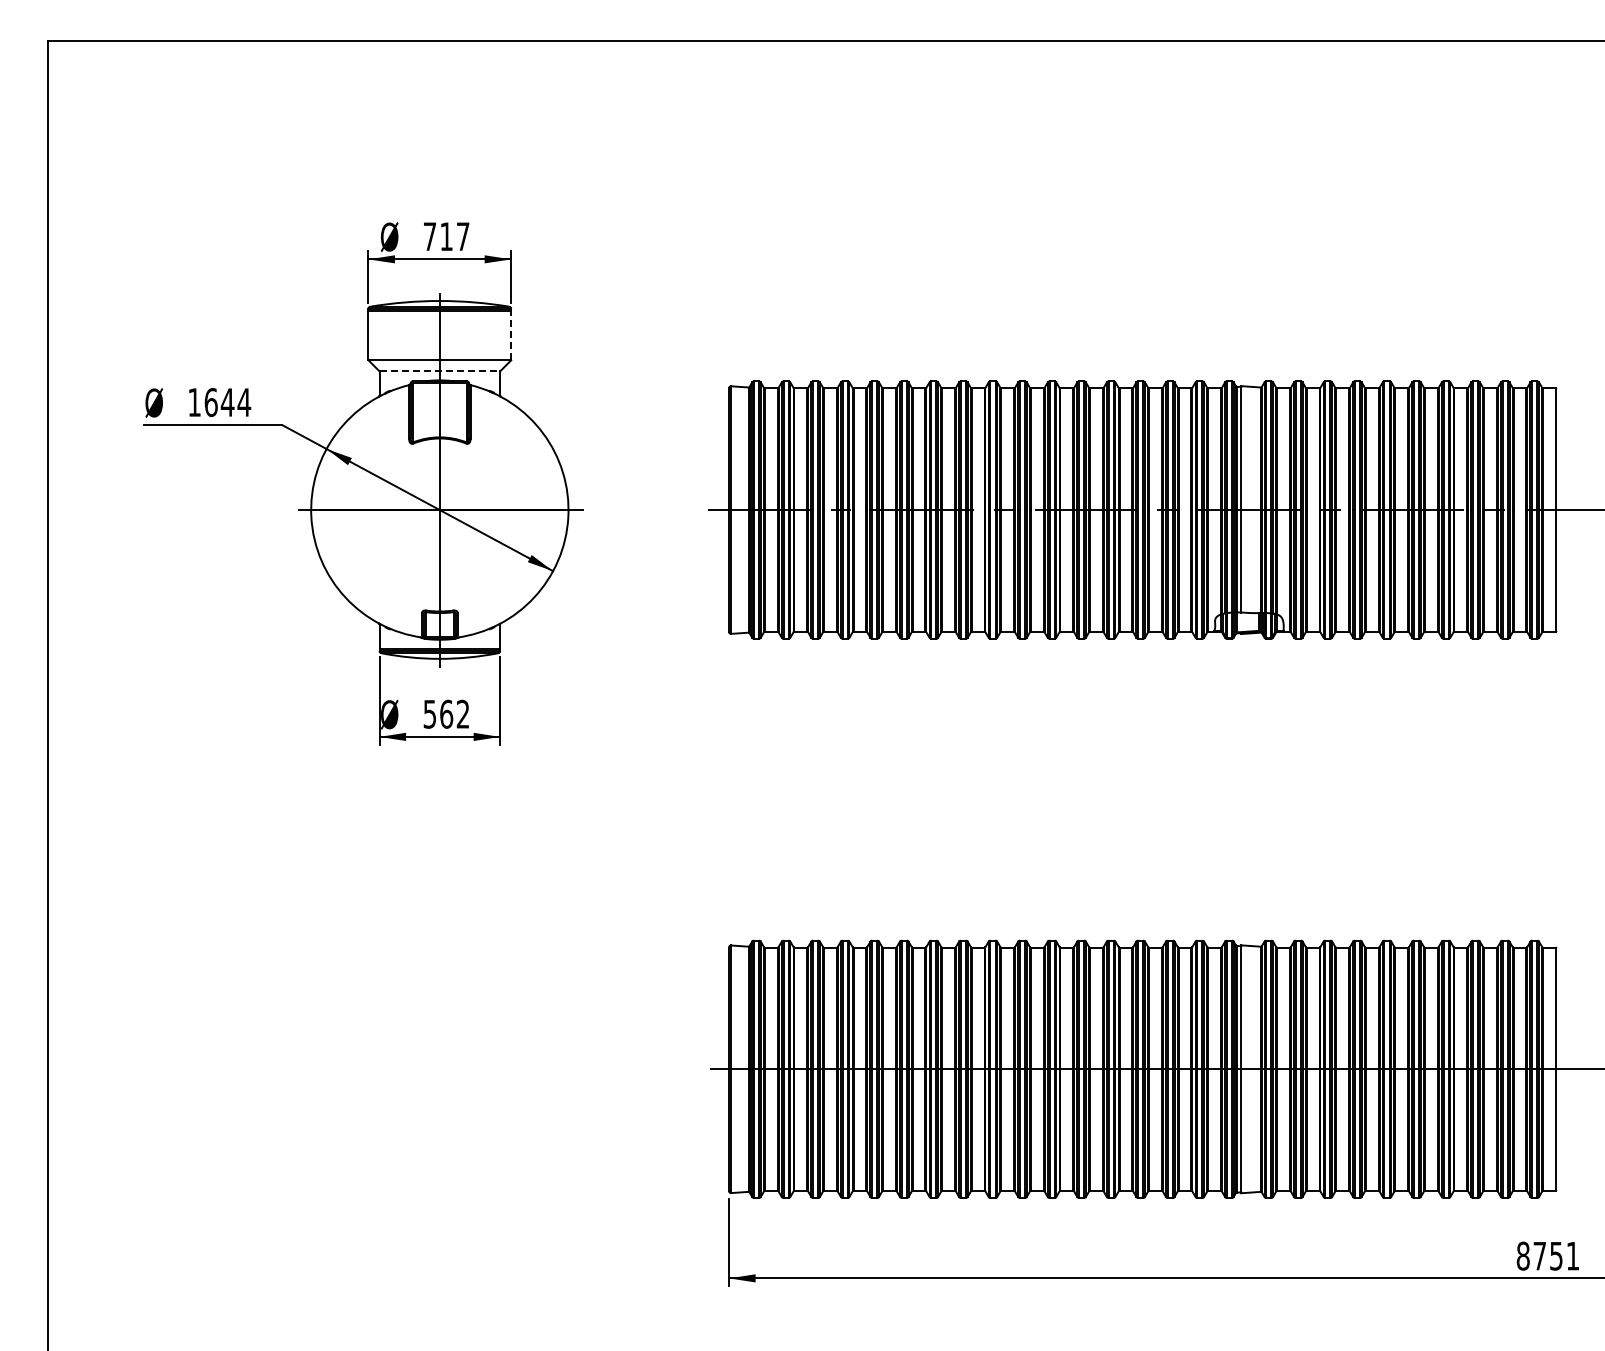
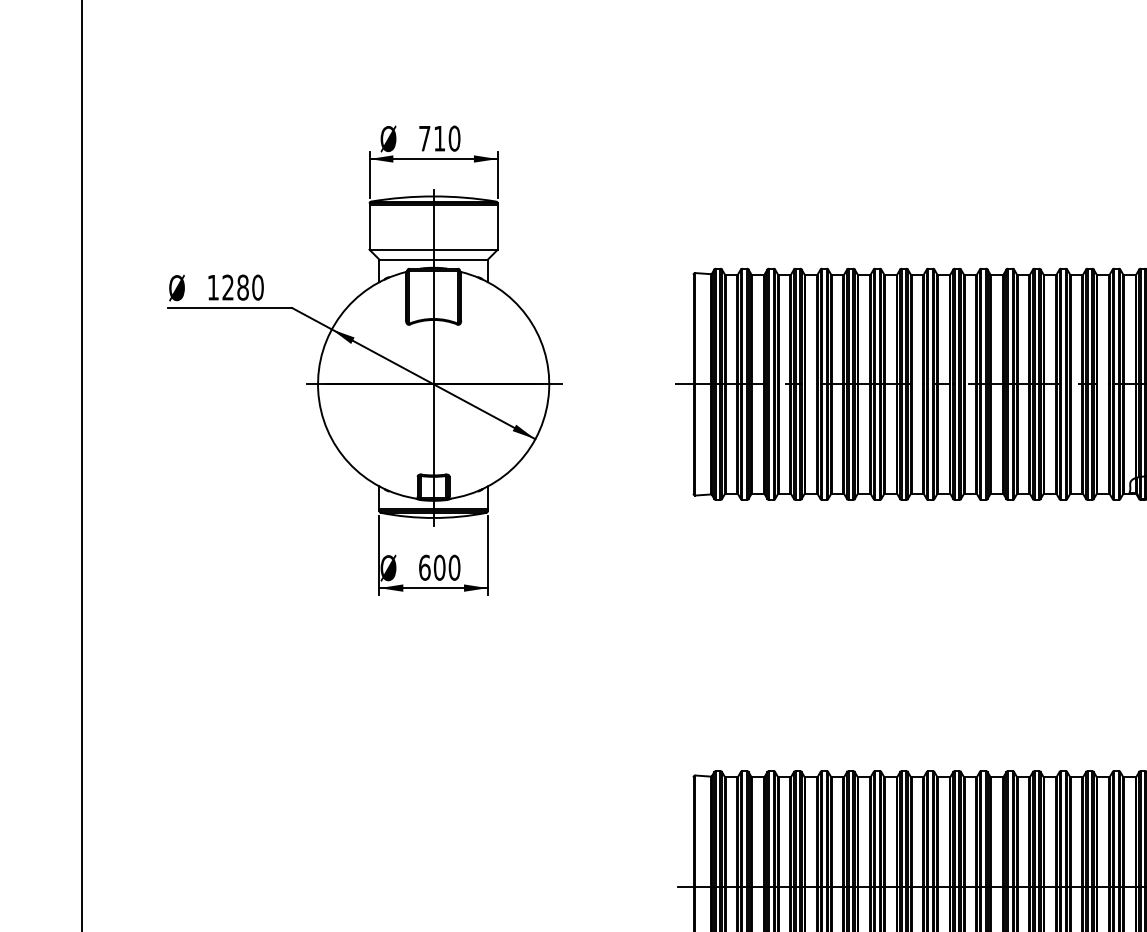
text: (462, 236) -> (453, 138), 717 -> 710
line: (511, 335) -> (498, 227), dashed -> solid
line: (440, 371) -> (434, 259), dashed -> solid
text: (227, 402) -> (242, 287), 1644 -> 1280
text: (446, 713) -> (439, 567), 562 -> 600

